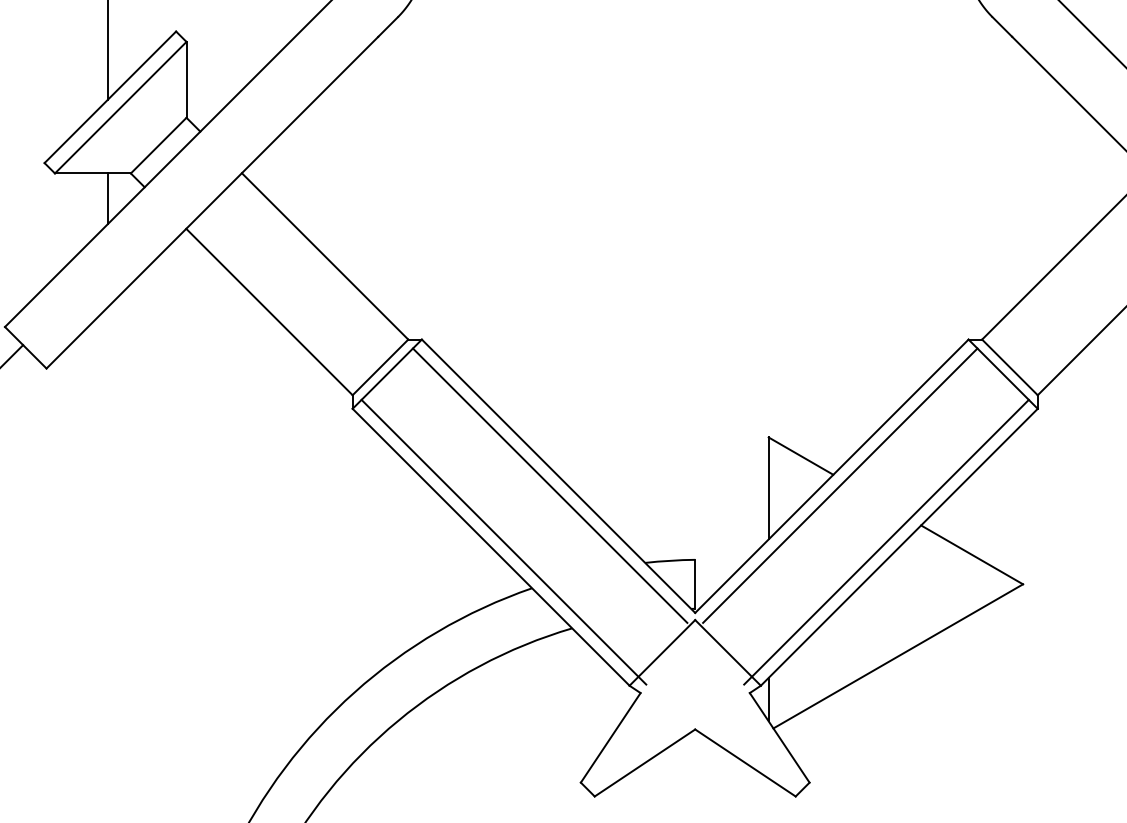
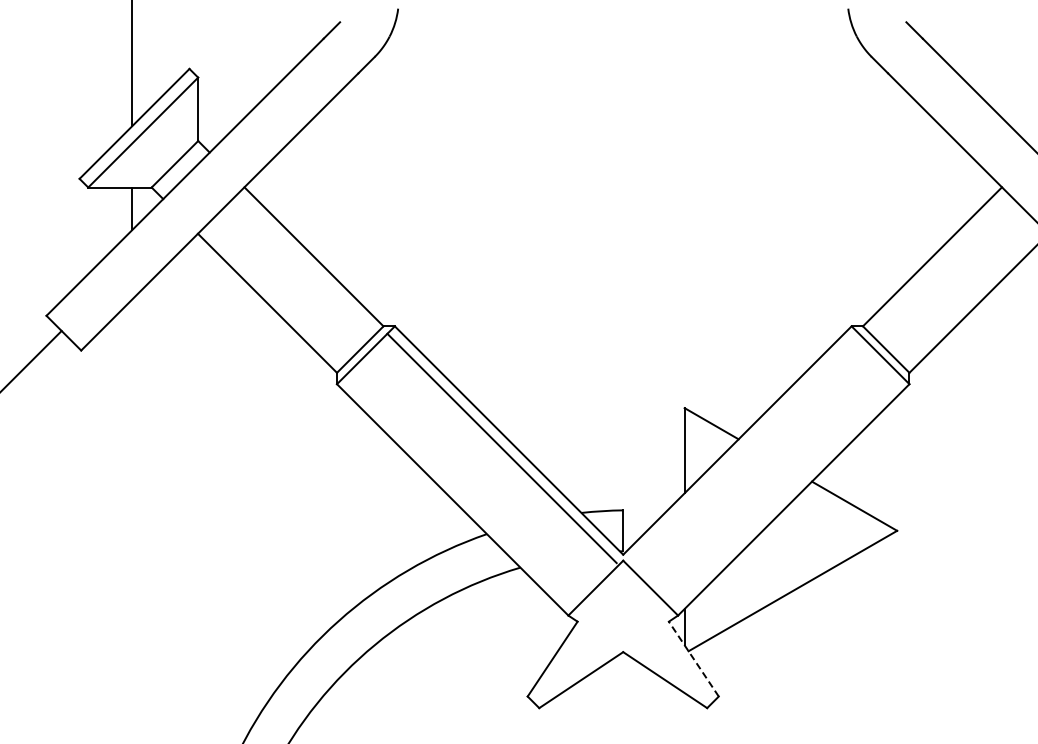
line: (840, 485) -> (744, 448), removed
line: (504, 542) -> (463, 495), removed
line: (887, 542) -> (783, 495), removed
line: (779, 738) -> (693, 659), solid -> dashed

